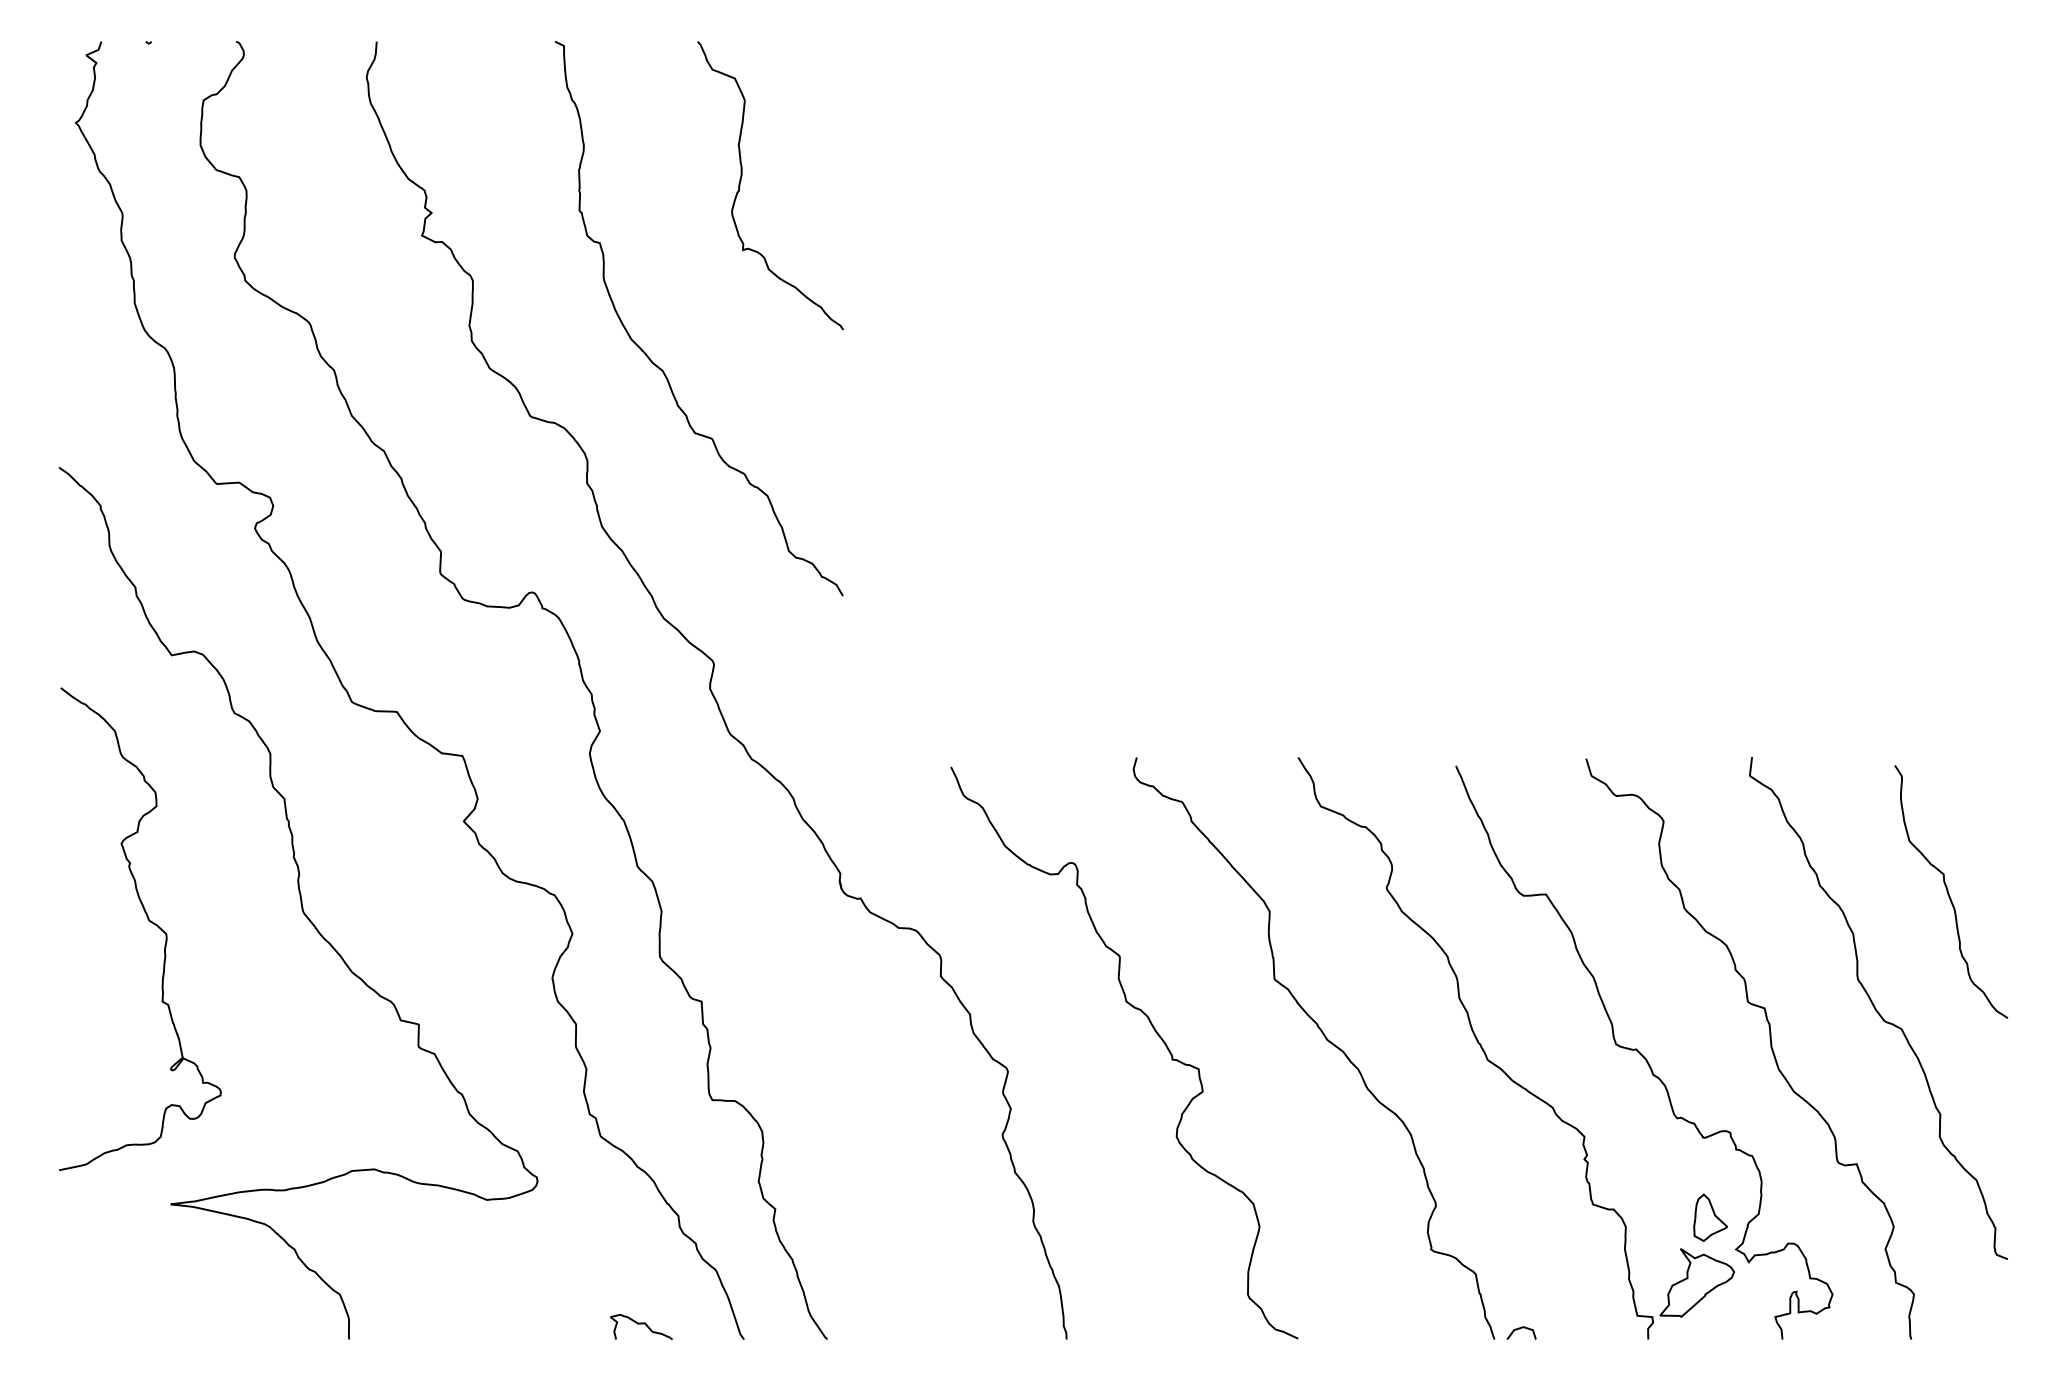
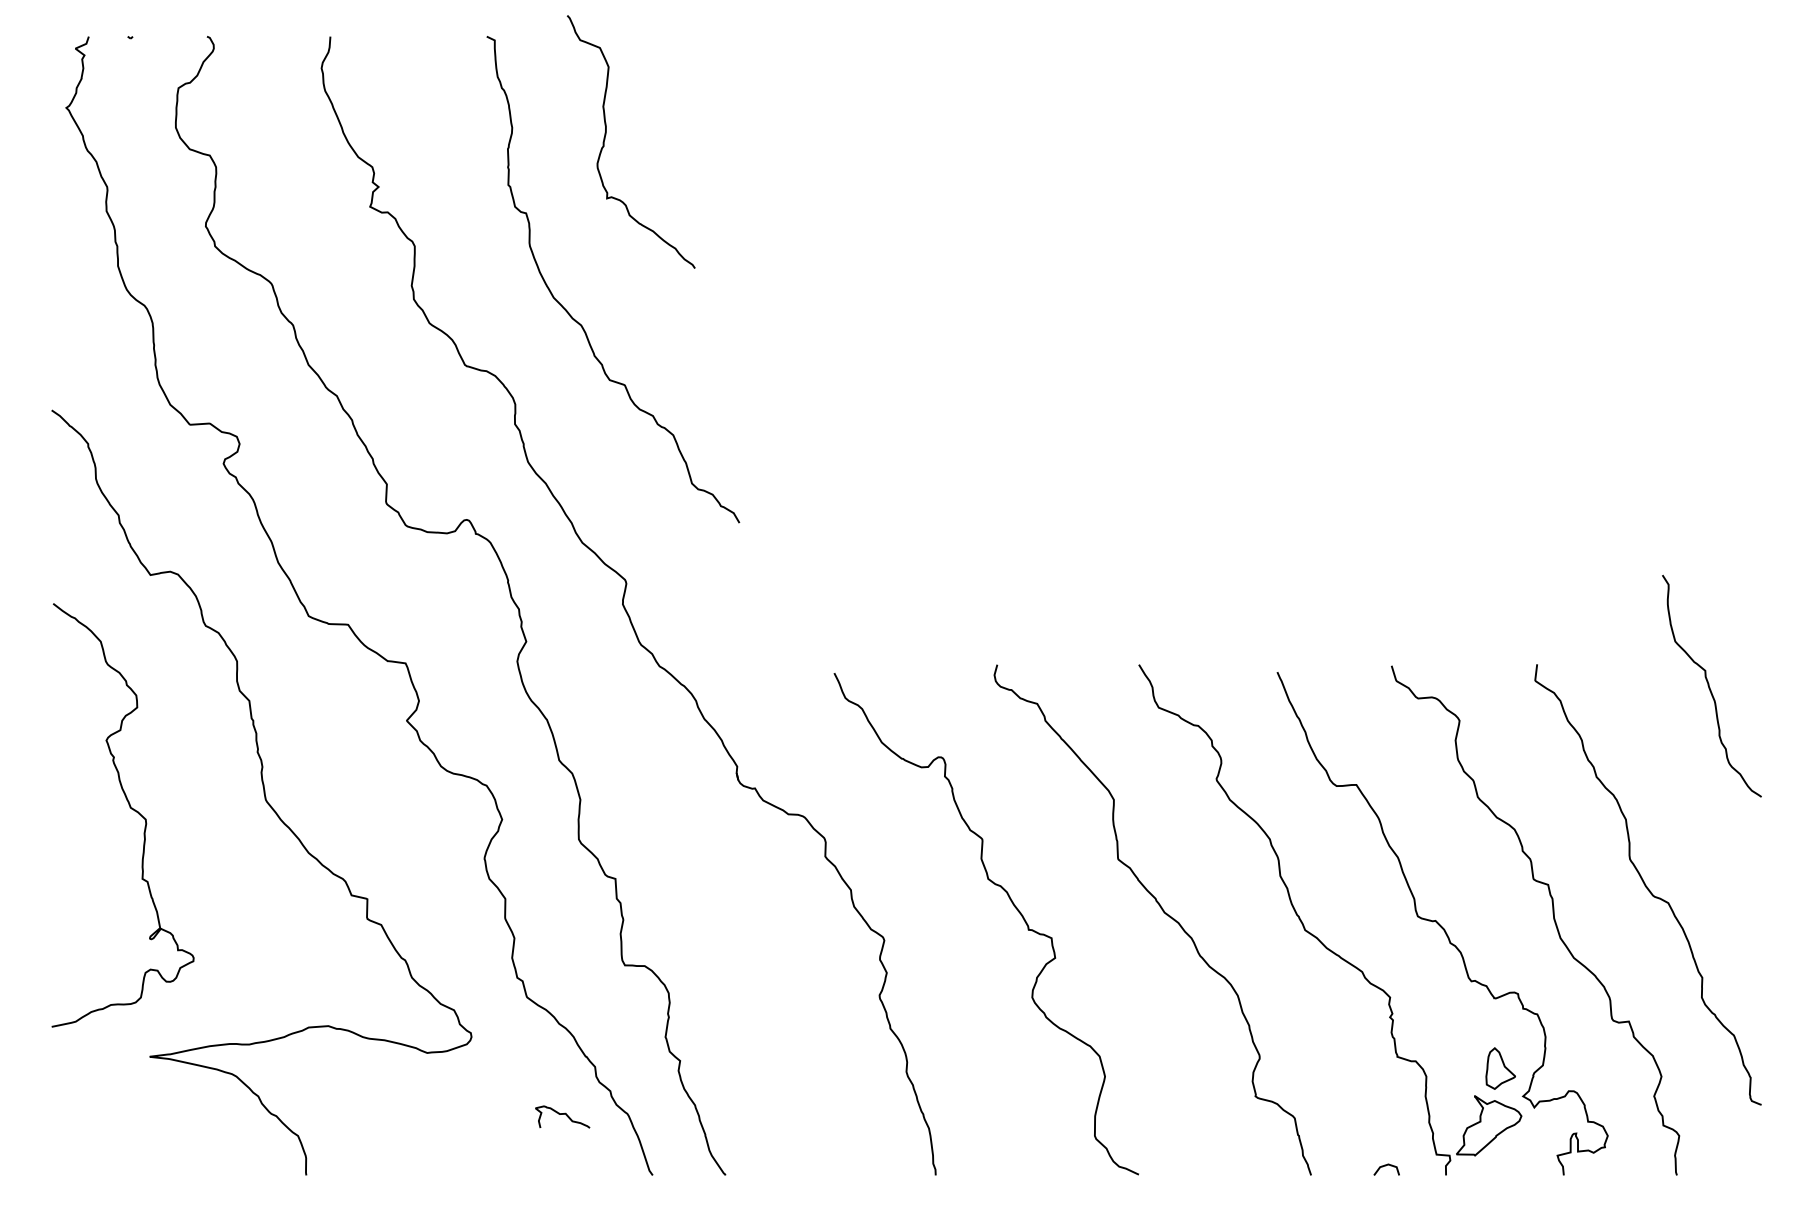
curve: (741, 181) -> (605, 138), moved
curve: (1949, 893) -> (1710, 687), moved
curve: (641, 1324) -> (562, 1114), moved
line: (1519, 1329) -> (1384, 1166), moved

